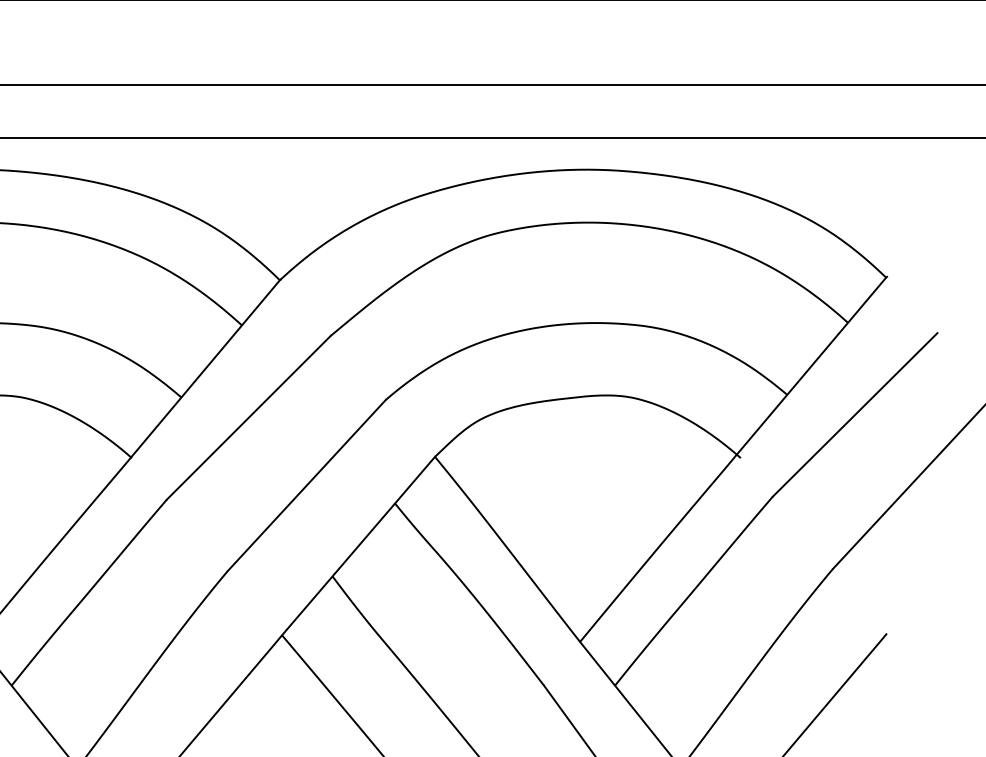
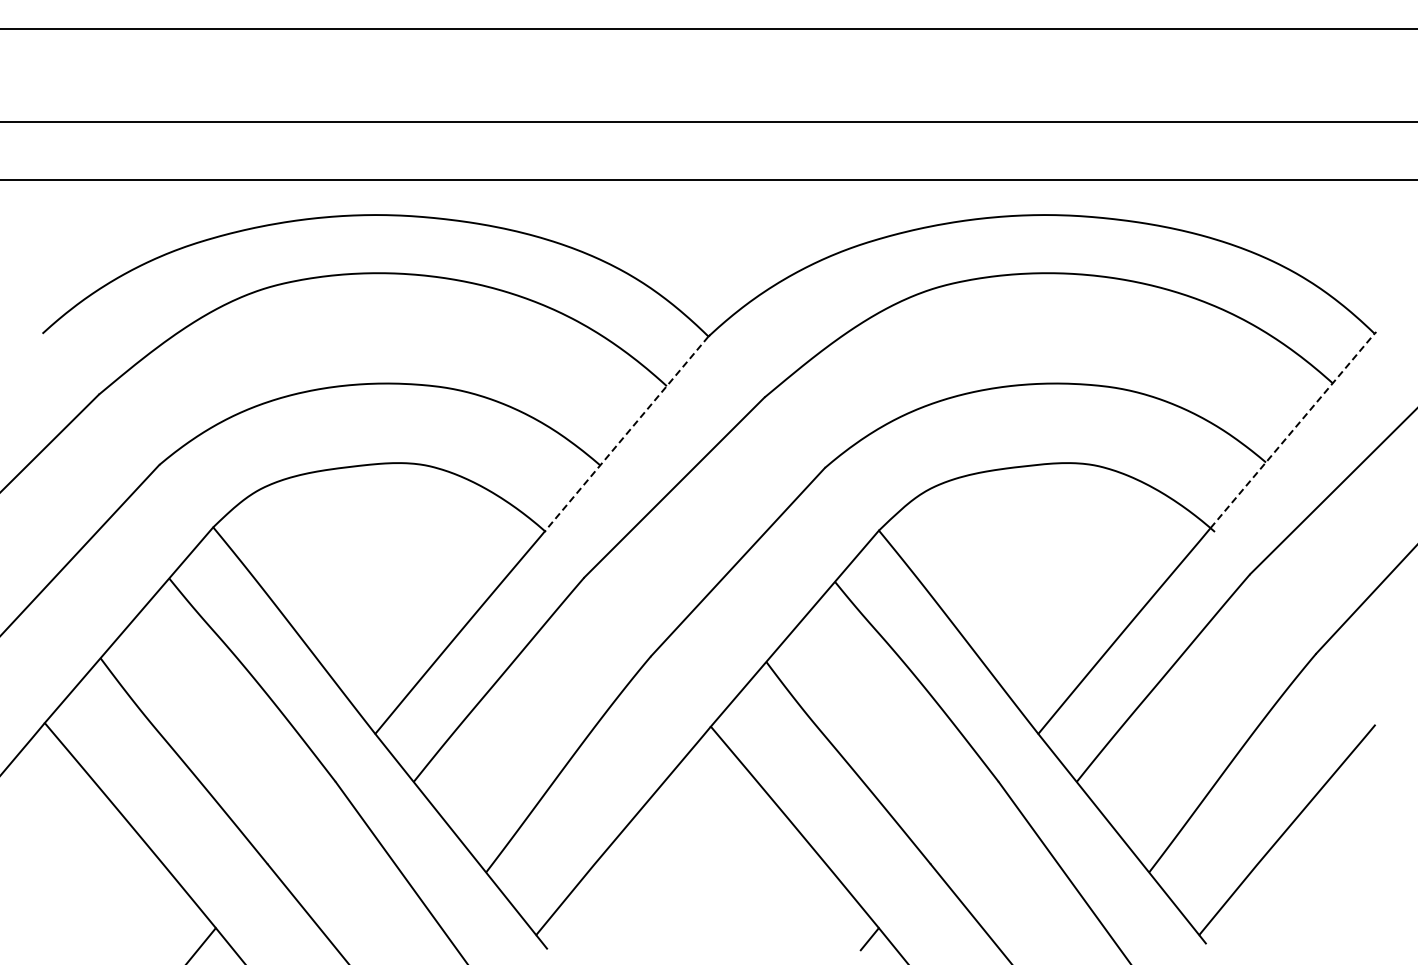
line: (811, 365) -> (1292, 430), solid -> dashed
line: (205, 369) -> (626, 434), solid -> dashed

